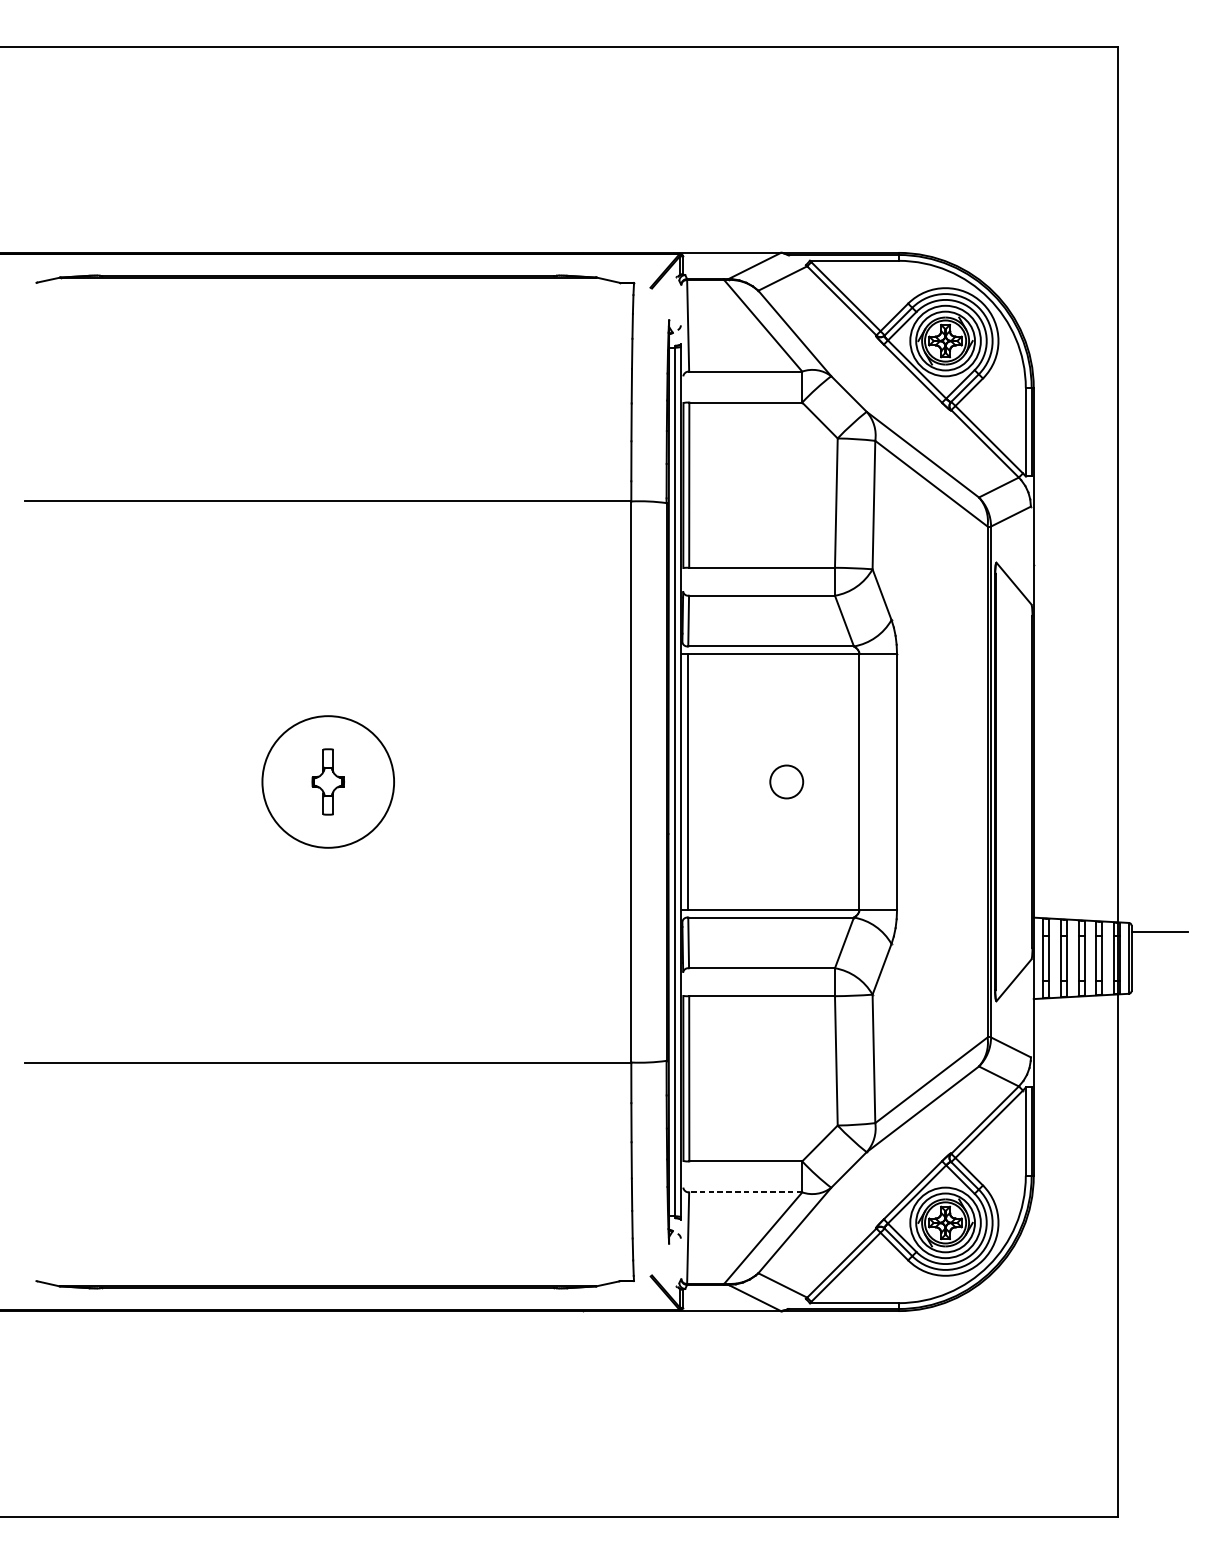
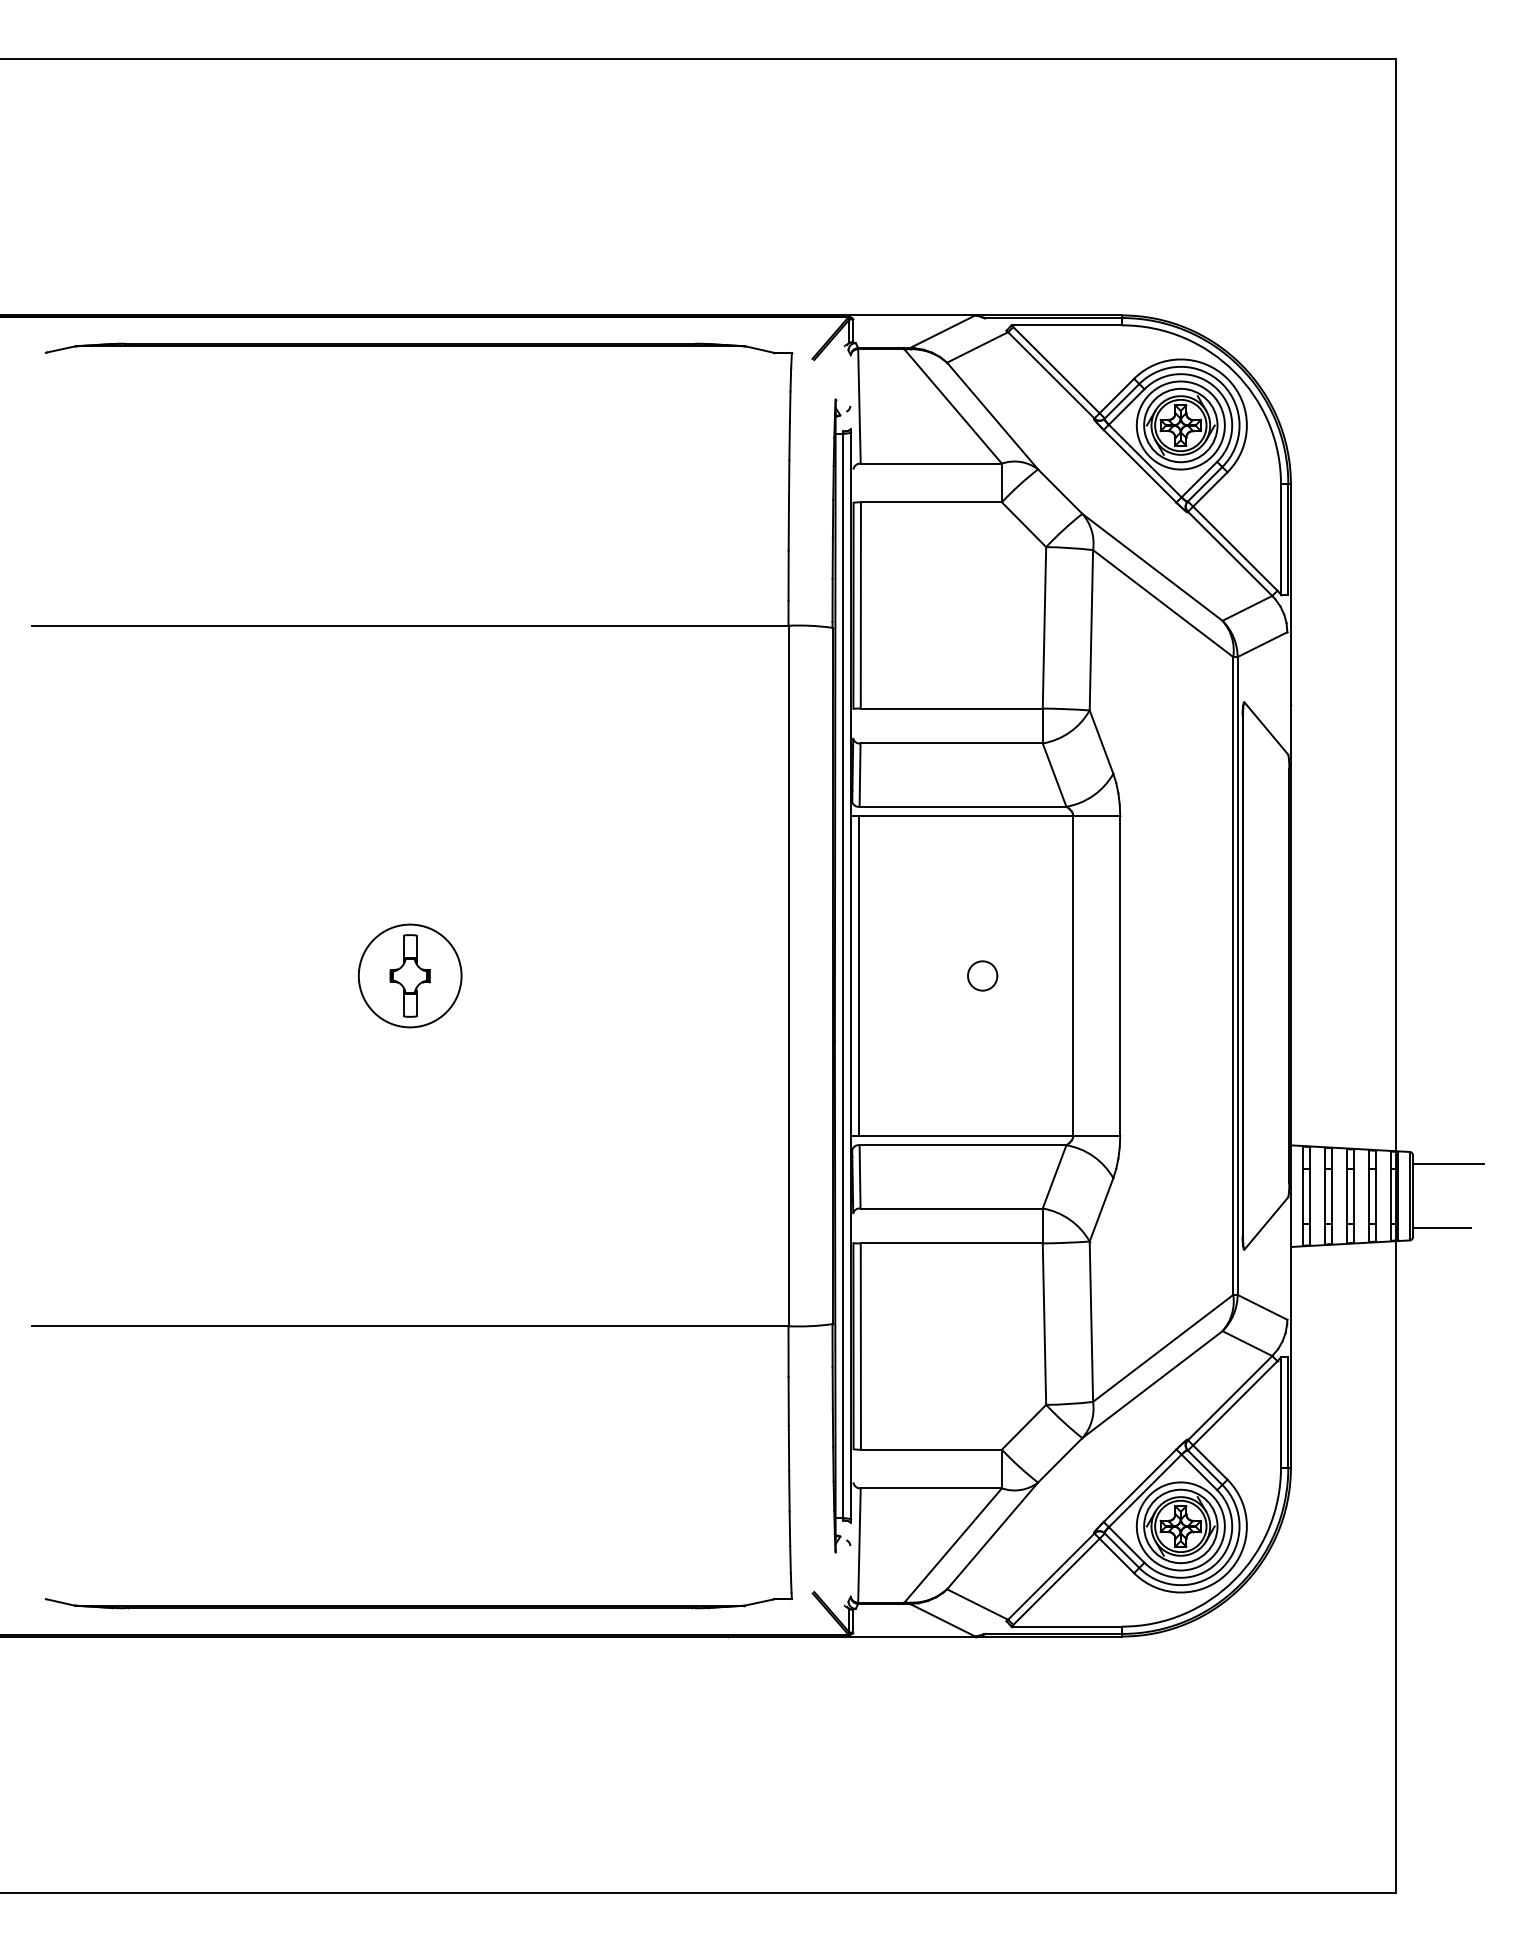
circle: (327, 781) -> (409, 975), size x0.62
circle: (786, 781) -> (982, 975), size x0.71
line: (1154, 984) -> (1441, 1228), added
line: (745, 1192) -> (931, 1488), dashed -> solid

